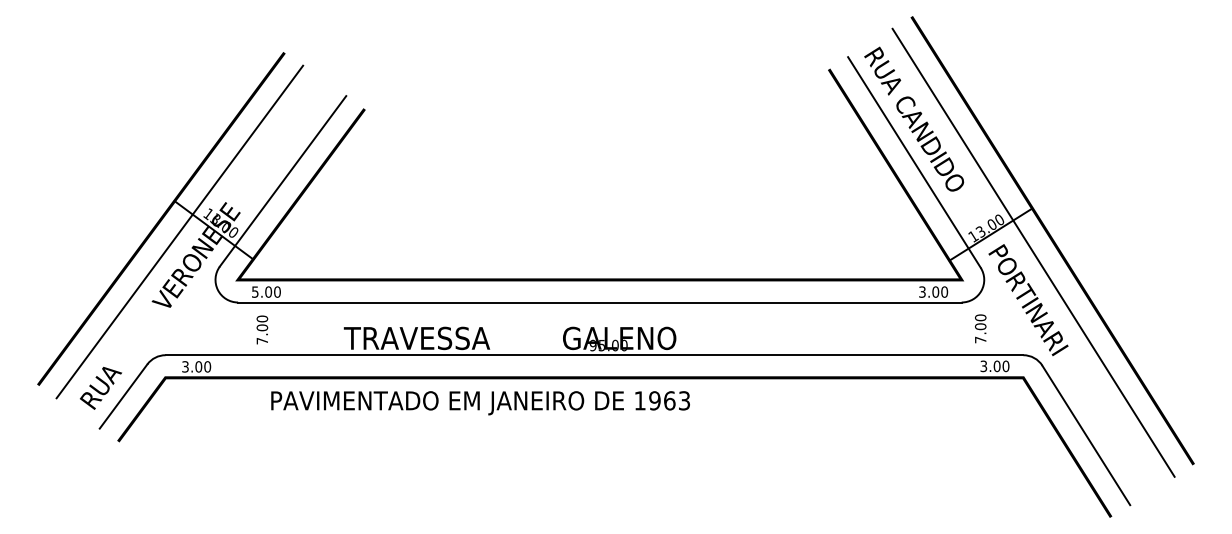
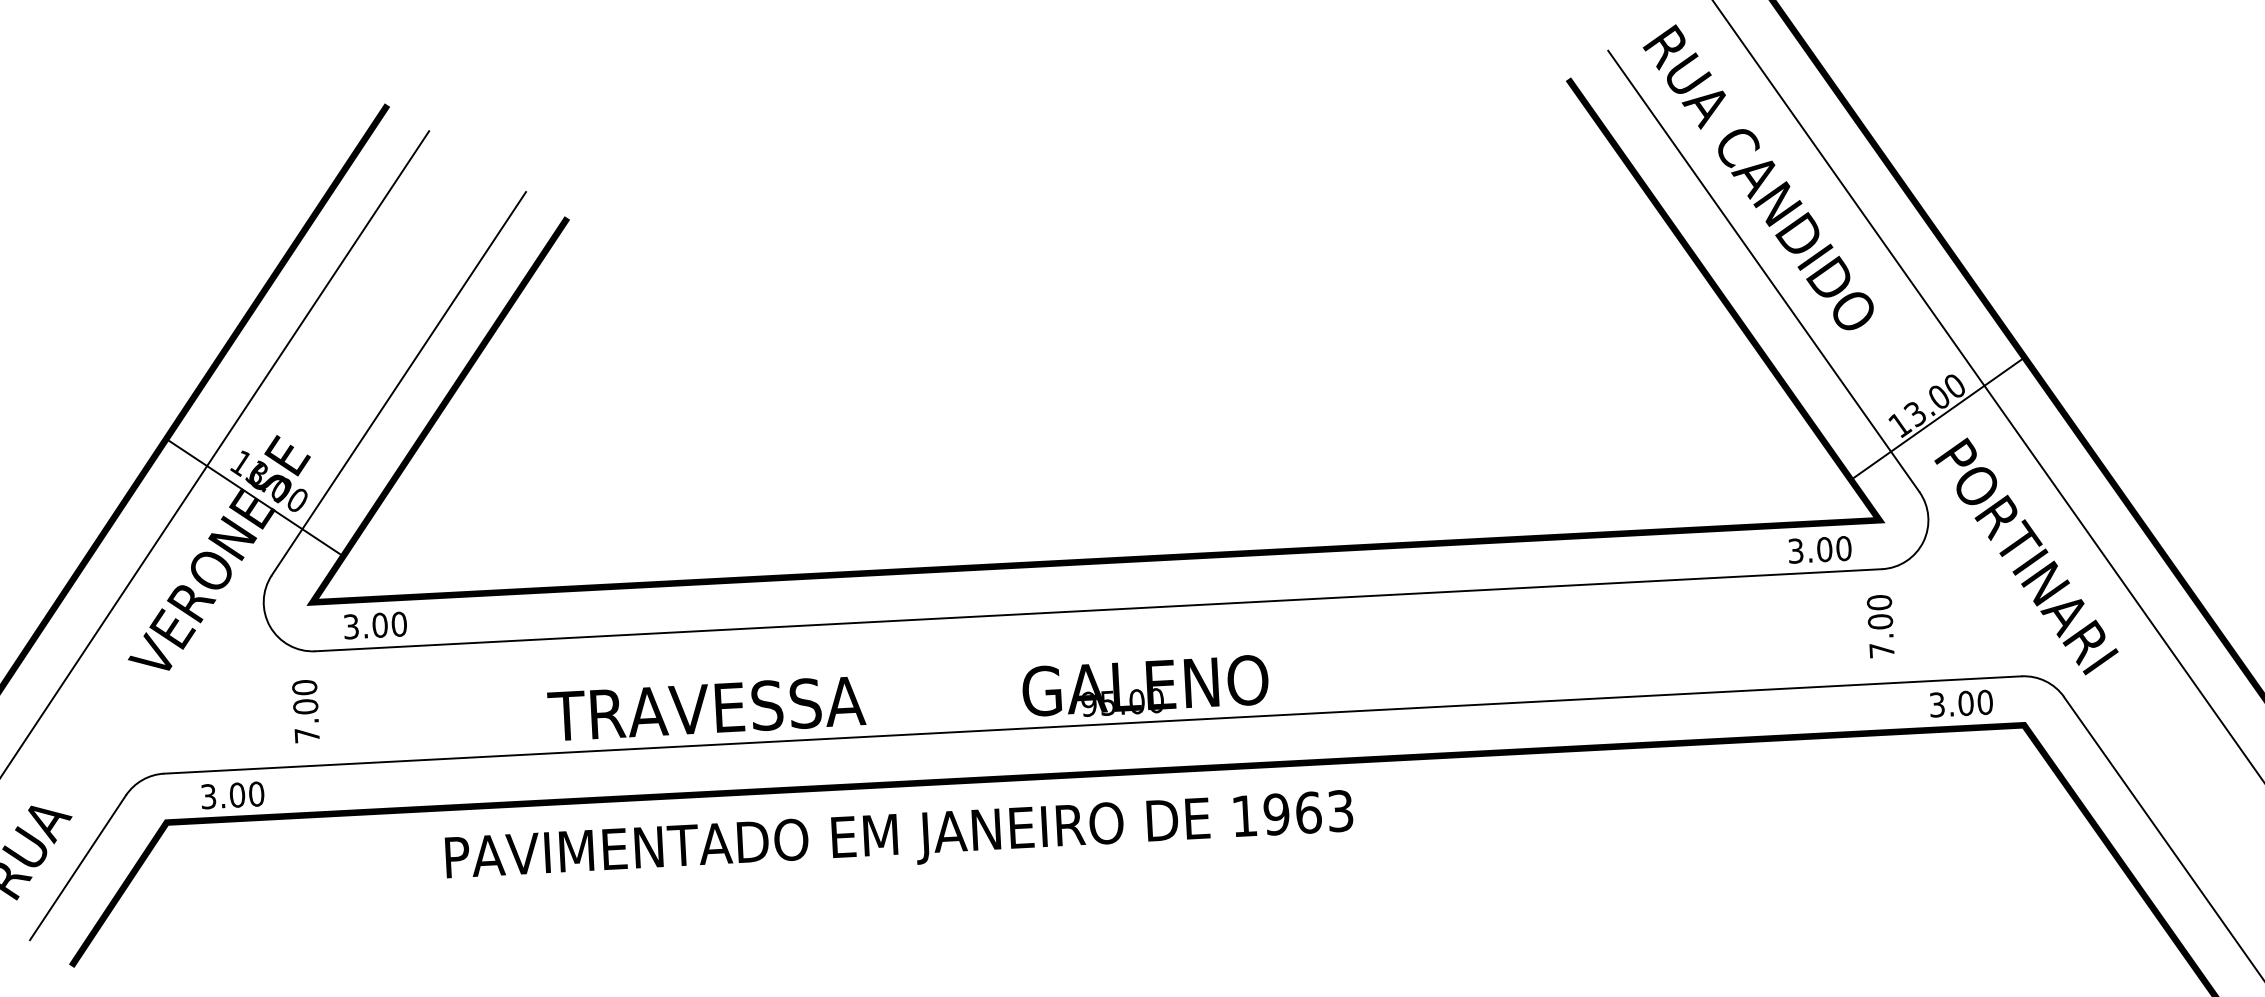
text: (255, 291) -> (351, 625), 5.00 -> 3.00
text: (980, 328) -> (1880, 625), moved
text: (262, 329) -> (306, 710), moved
text: (480, 403) -> (899, 839), moved

